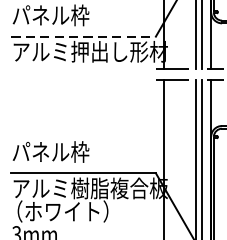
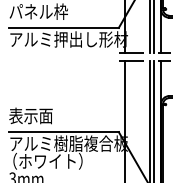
line: (84, 36) -> (64, 27), dashed -> solid
text: (50, 151) -> (38, 115), パネル枠 -> 表示面

